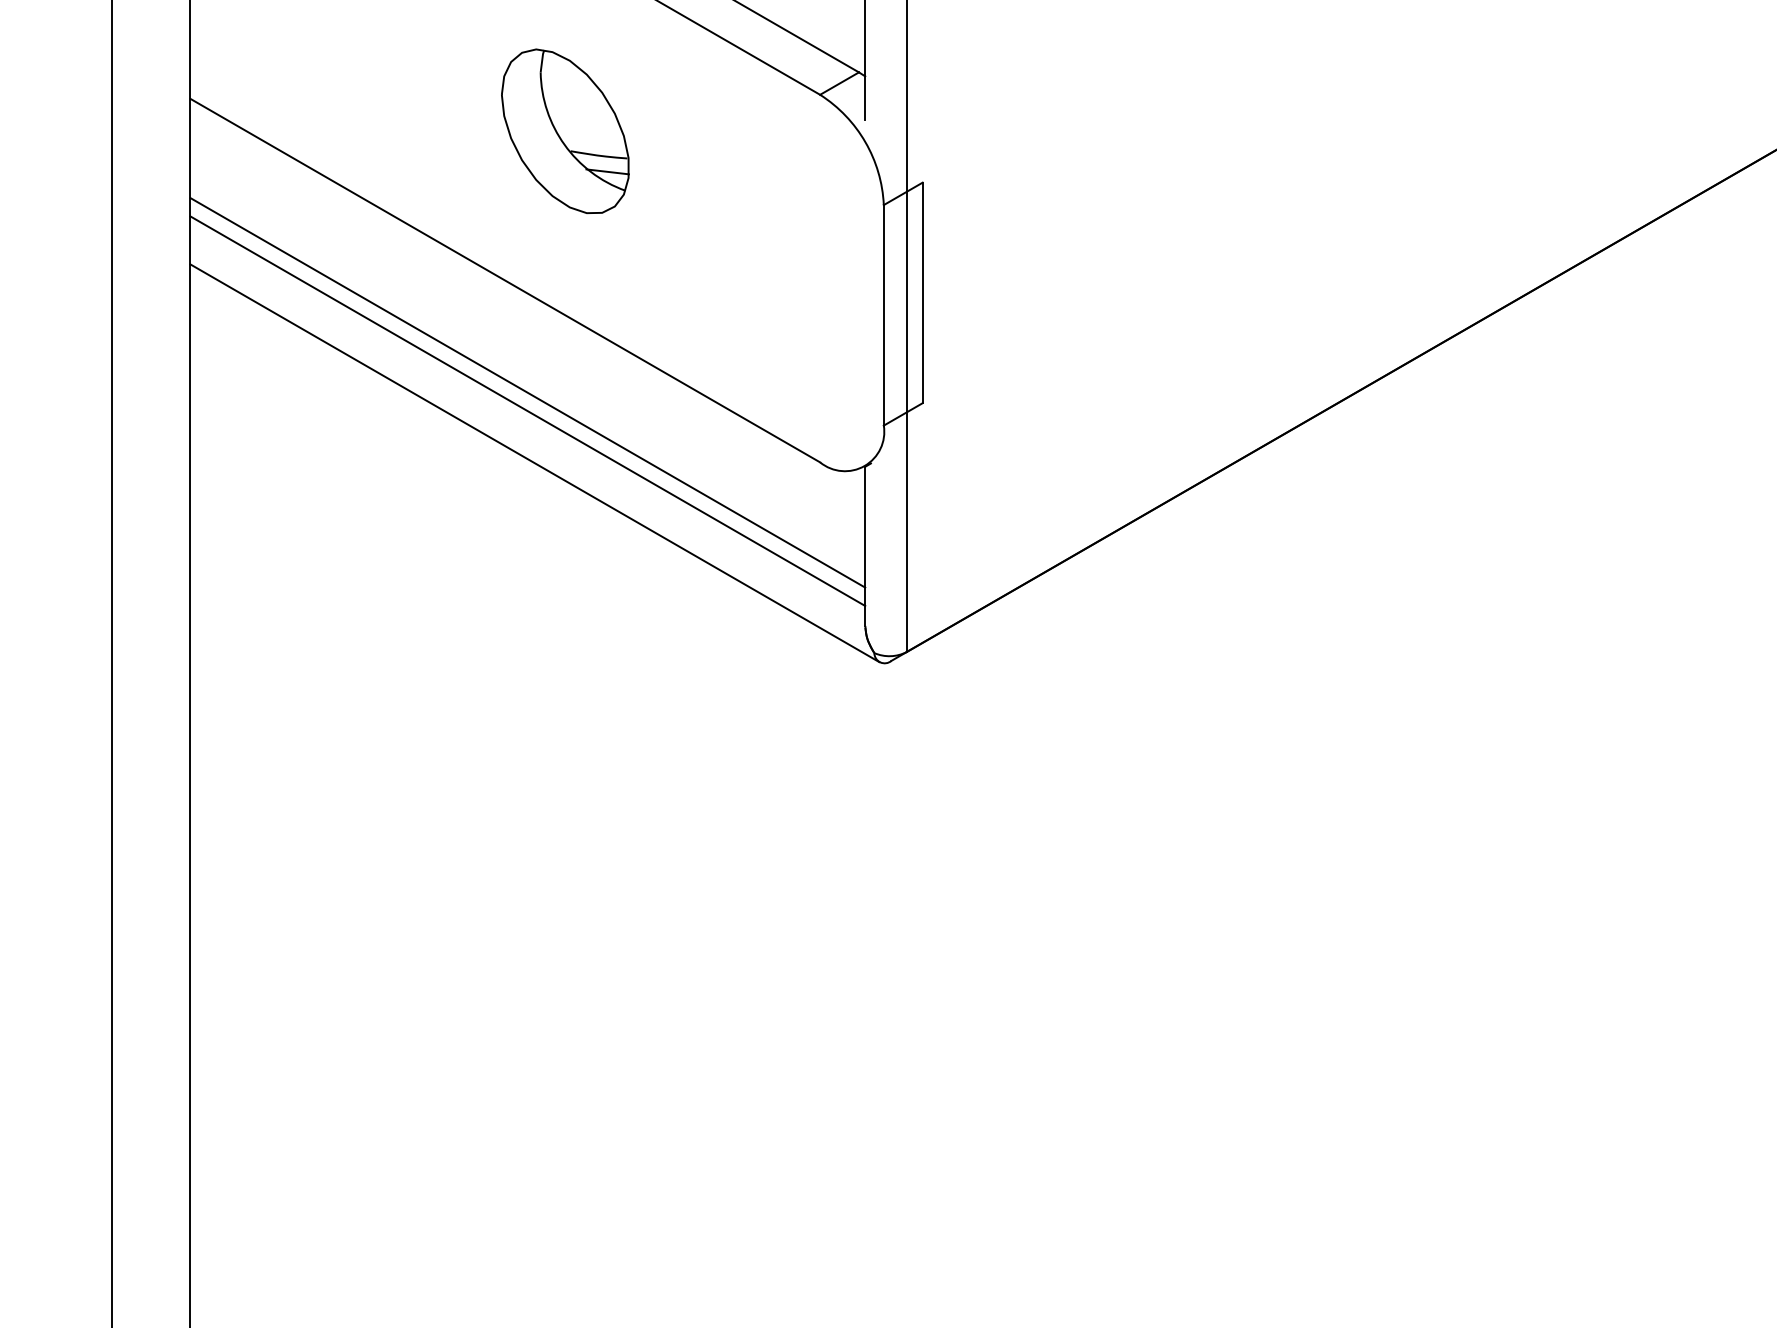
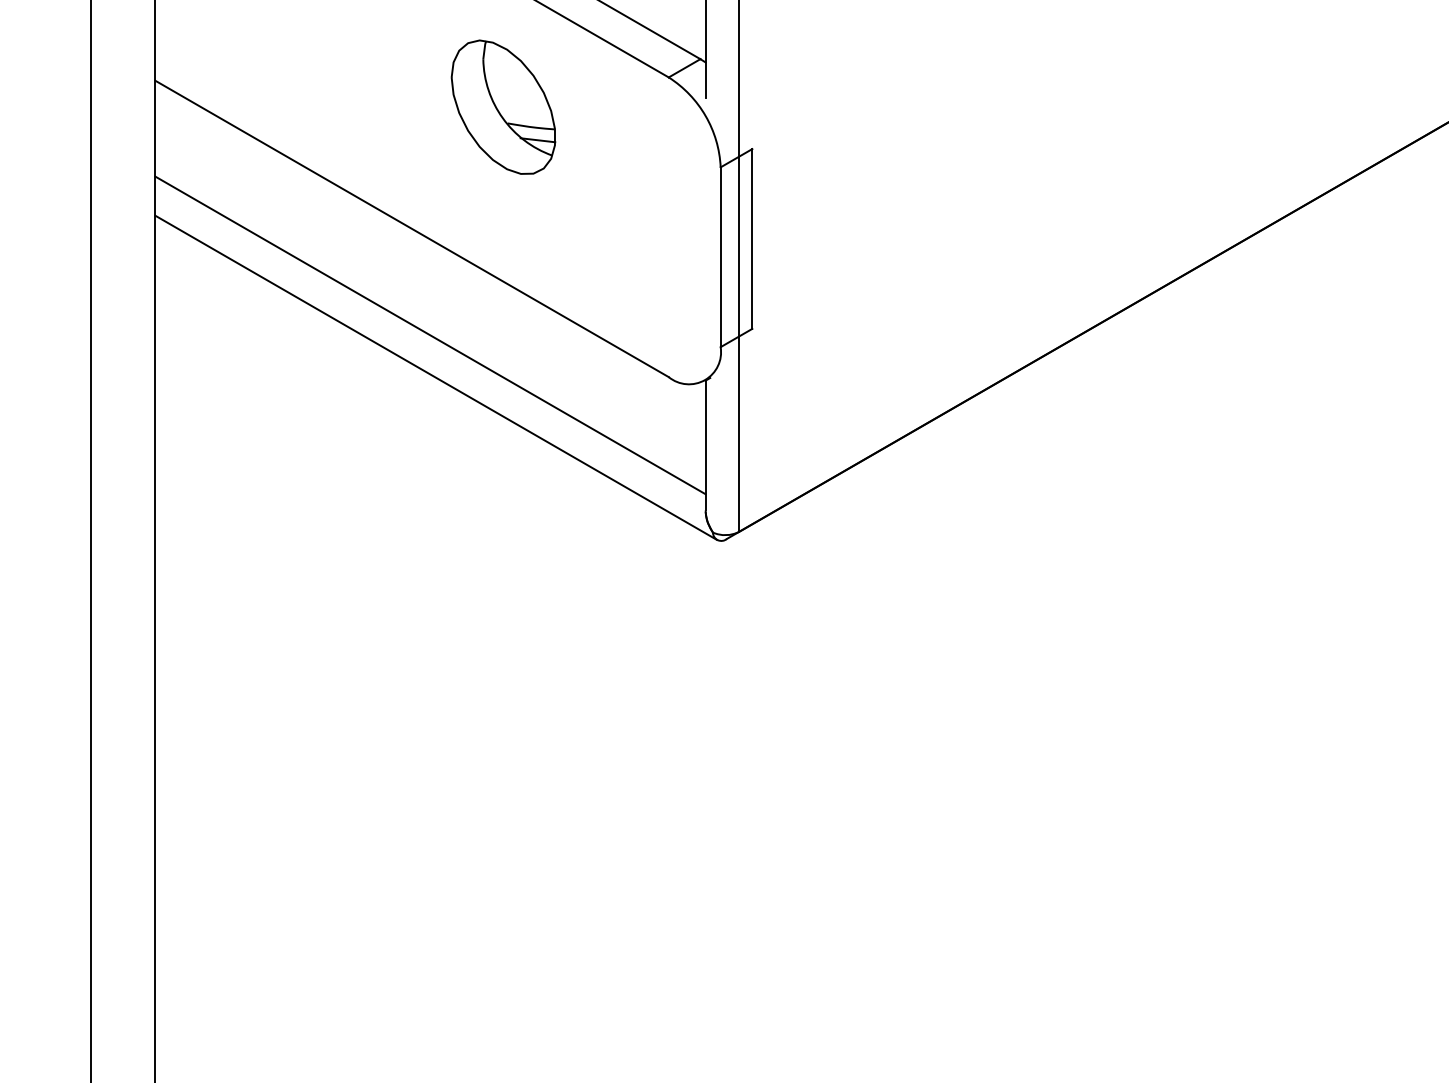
part: (565, 131) -> (503, 107), moved
line: (527, 392) -> (430, 320), removed

